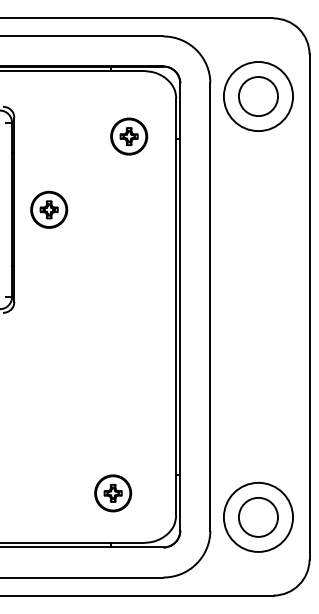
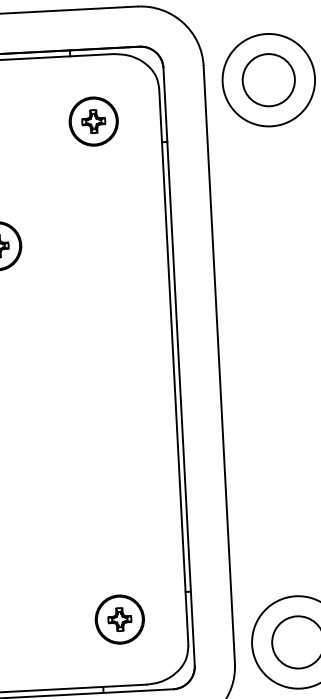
part: (129, 136) -> (94, 121), moved
part: (113, 493) -> (120, 619), moved

